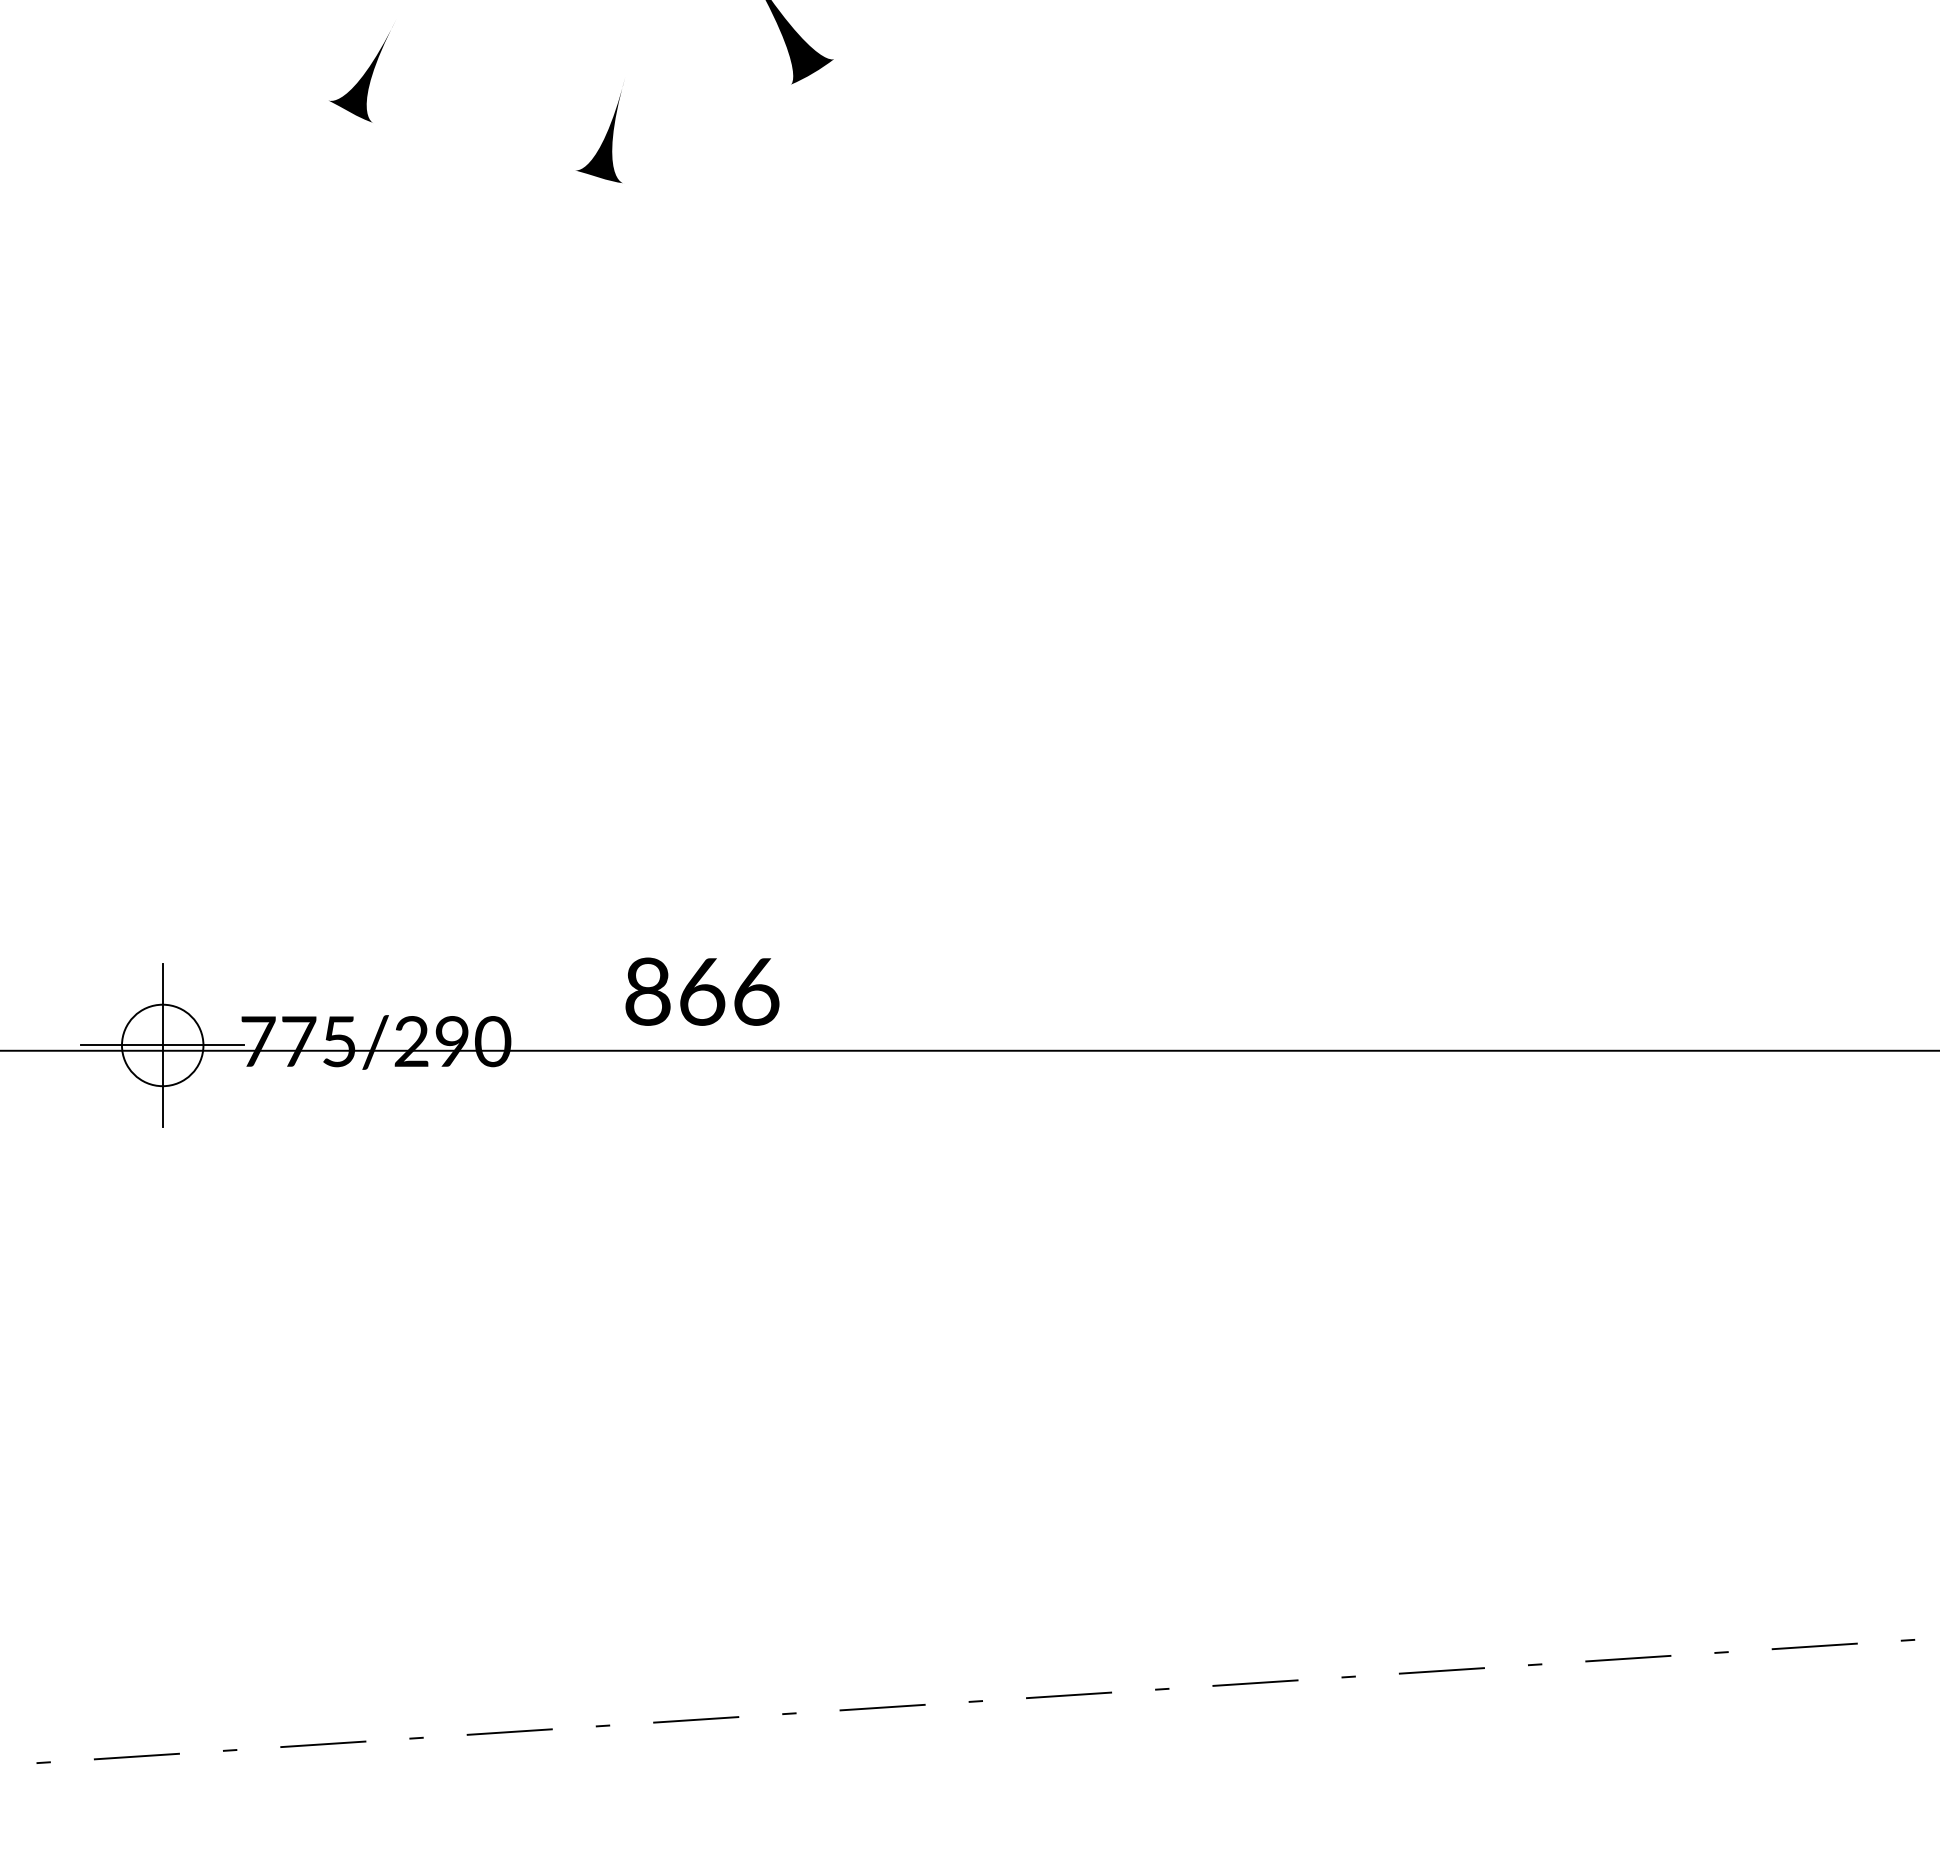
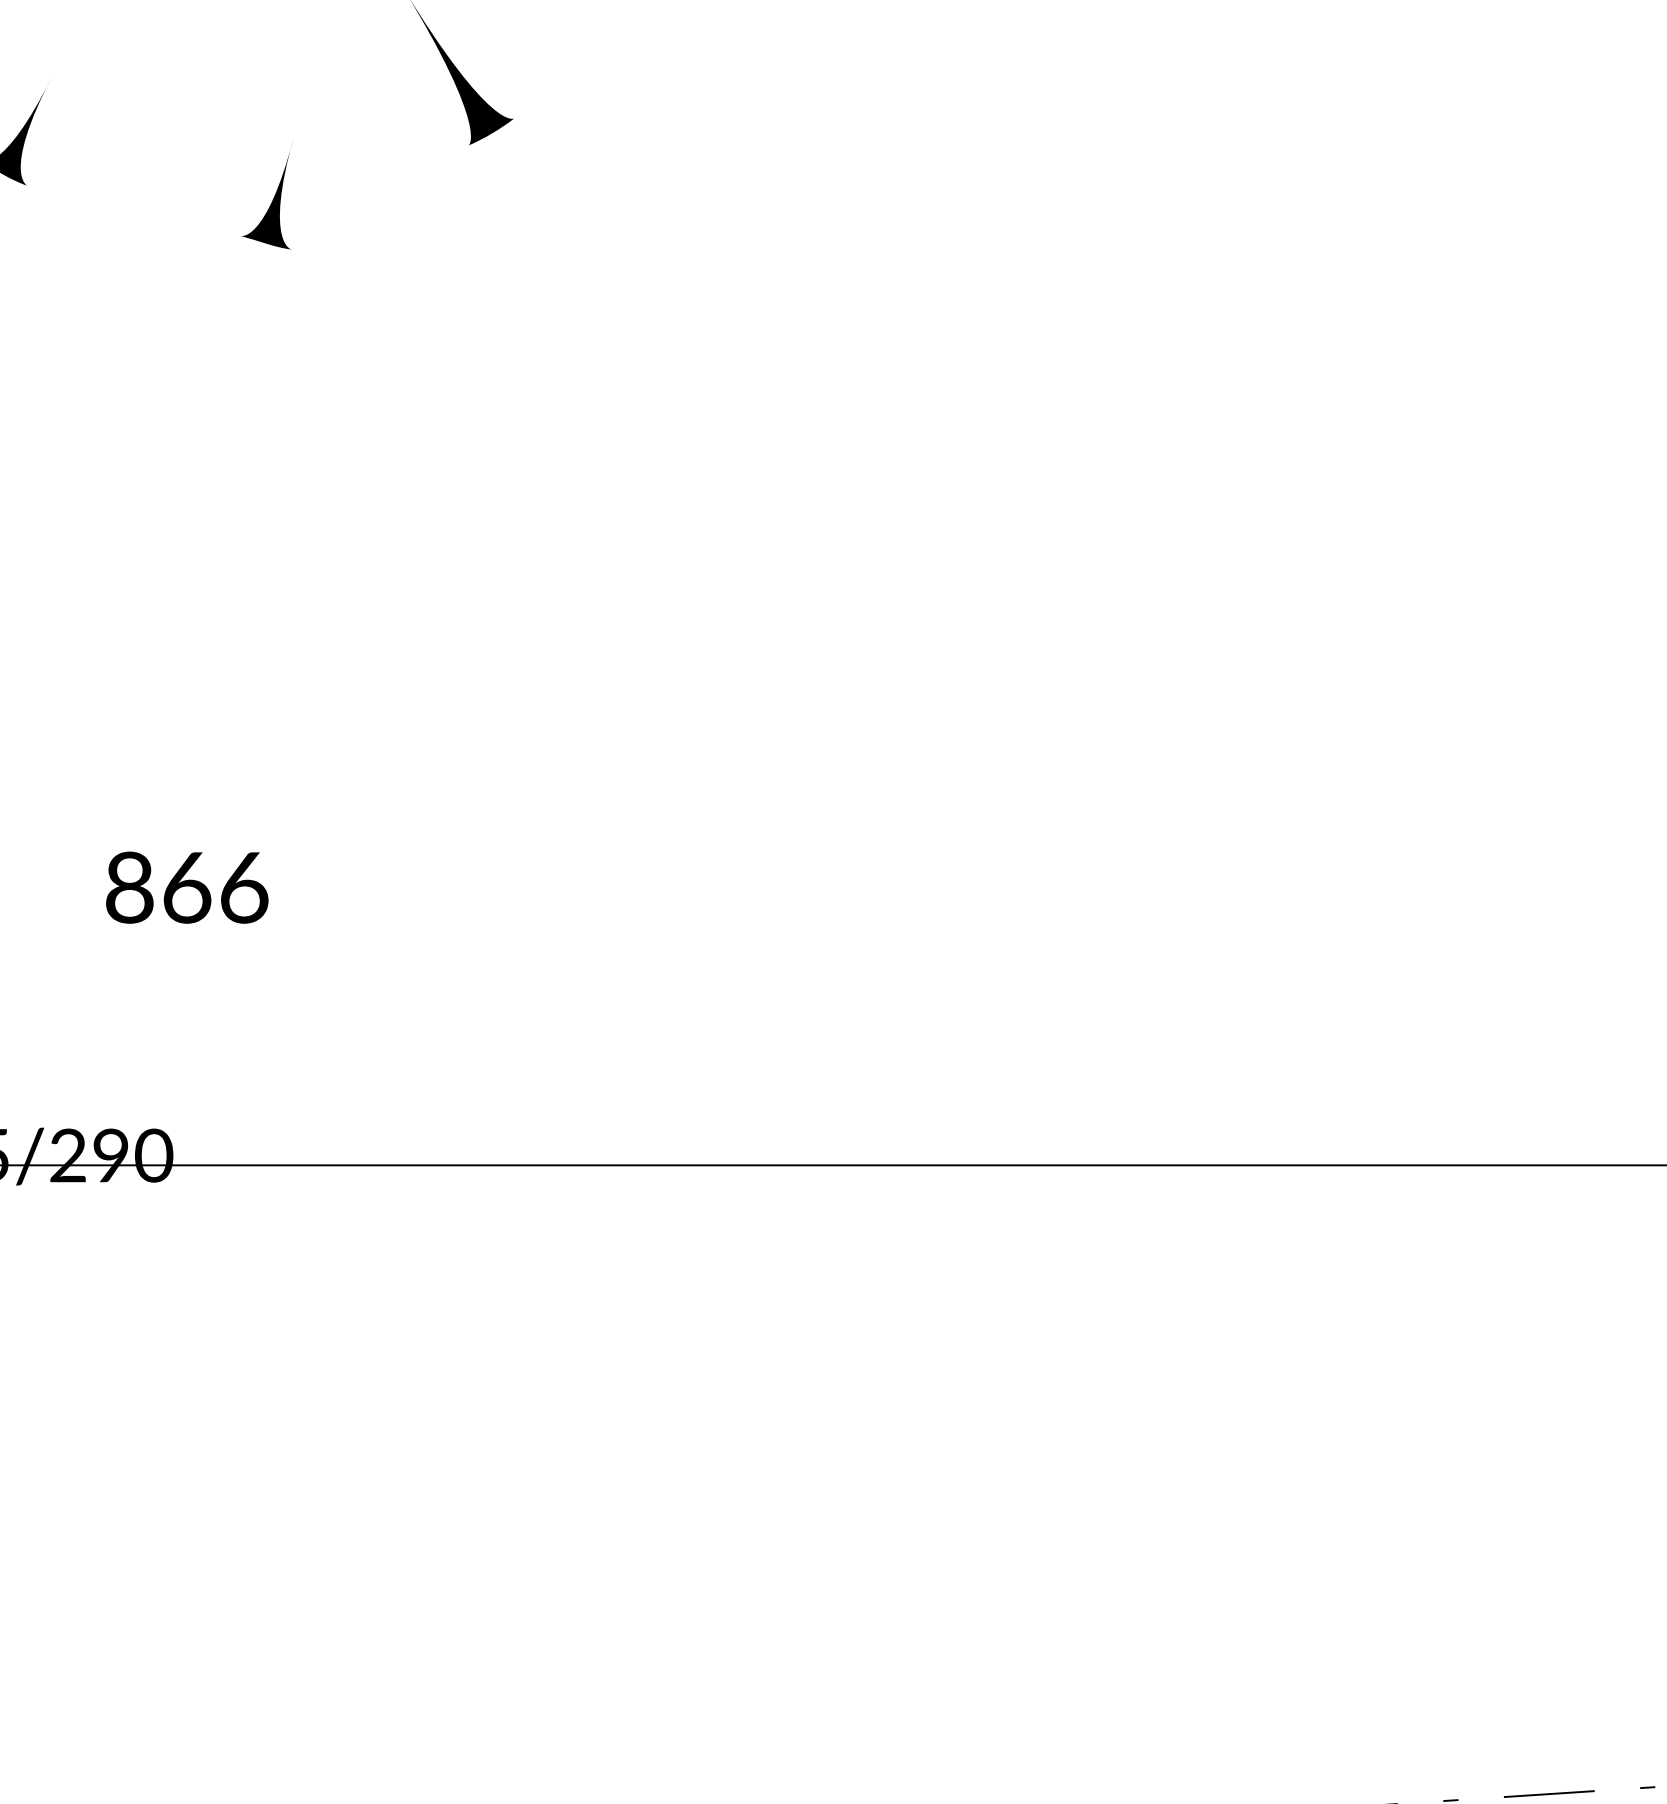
text: (702, 991) -> (187, 887), moved

